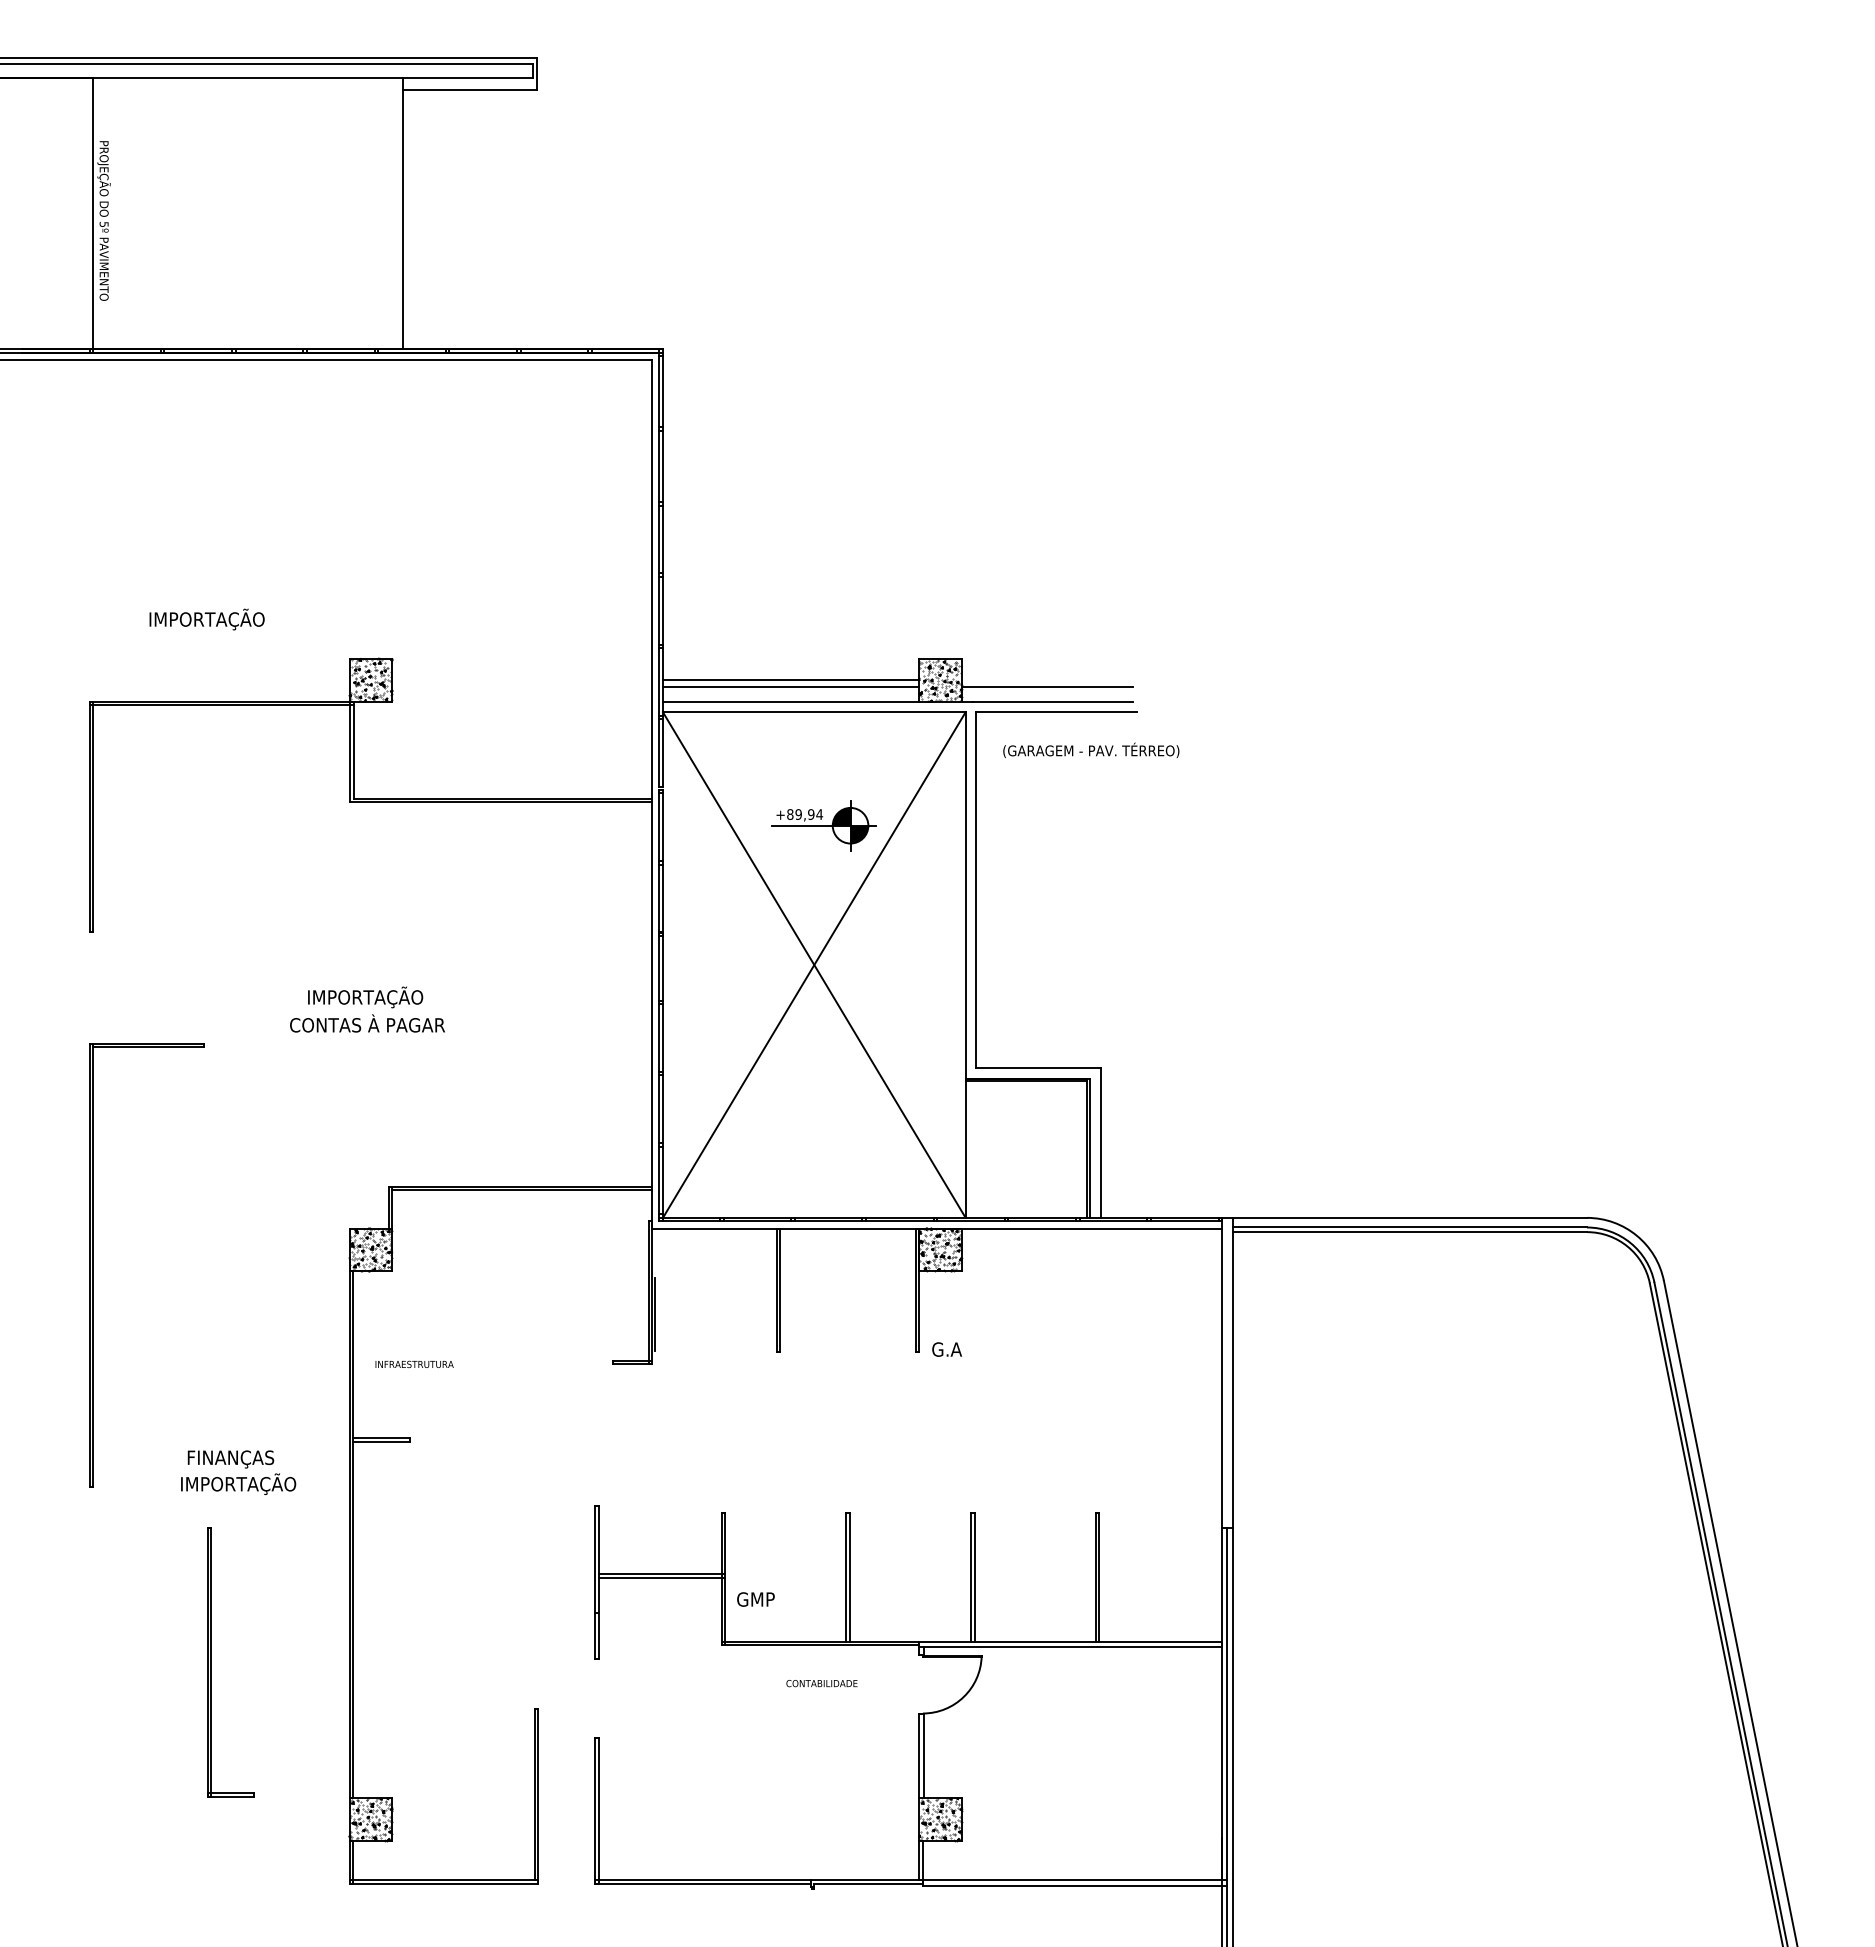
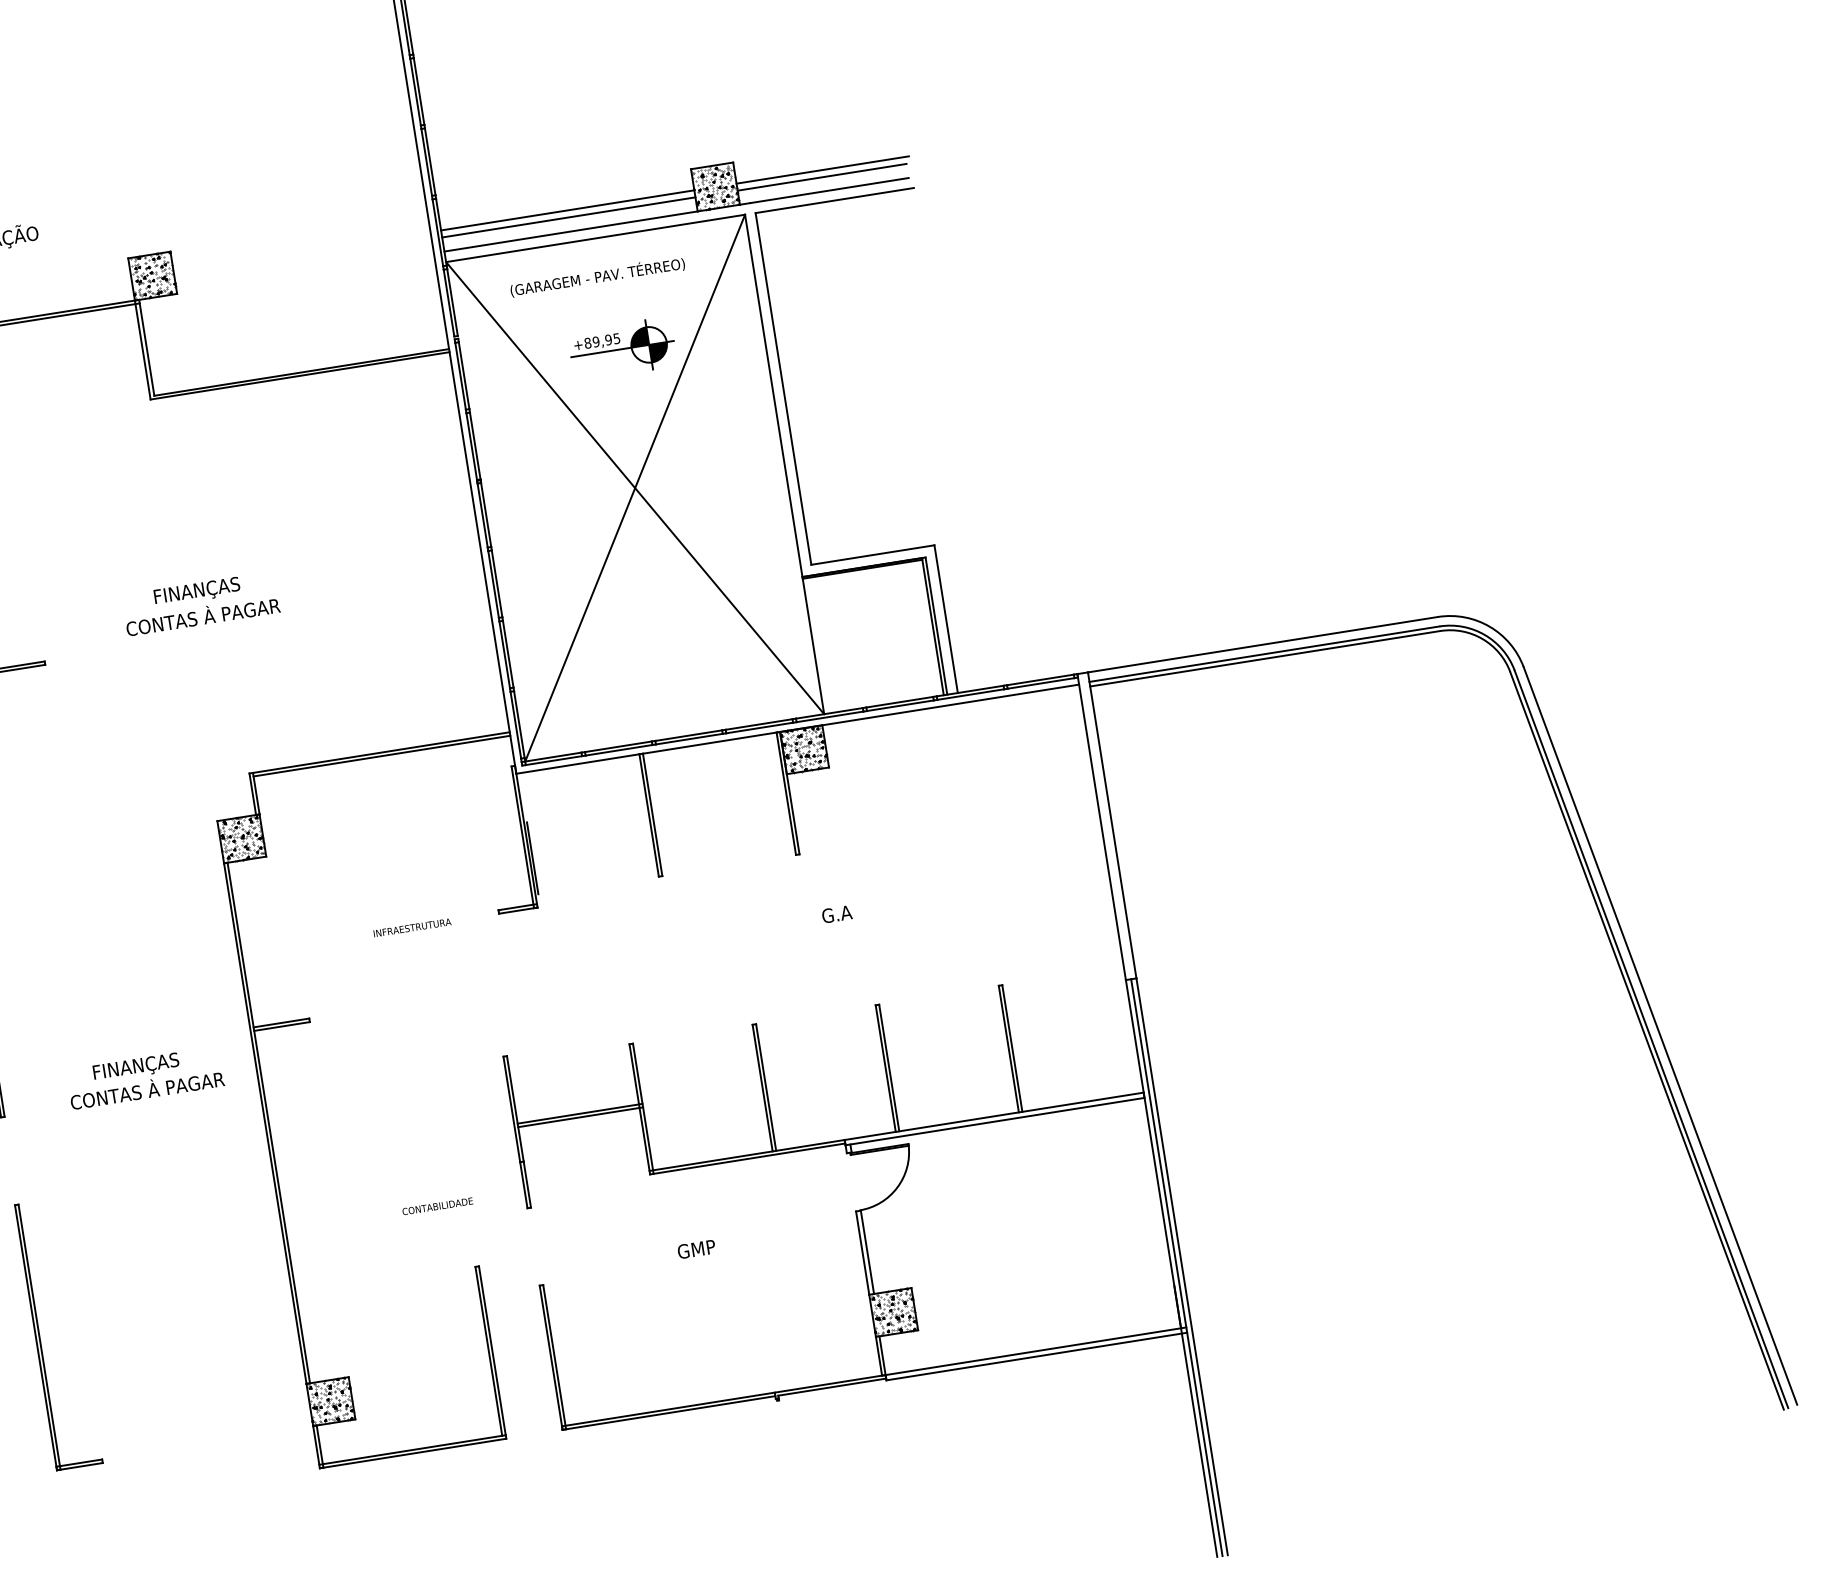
line: (1049, 680) -> (822, 170), added
text: (1091, 750) -> (597, 276), moved
text: (819, 814) -> (616, 338), +89,94 -> +89,95
text: (365, 997) -> (196, 590), IMPORTAÇÃO -> FINANÇAS
text: (946, 1349) -> (836, 914), moved
text: (414, 1363) -> (412, 926), moved
text: (237, 1484) -> (146, 1091), IMPORTAÇÃO -> CONTAS À PAGAR
text: (755, 1599) -> (696, 1249), moved
part: (211, 1662) -> (39, 1337), moved
text: (821, 1683) -> (437, 1206), moved

